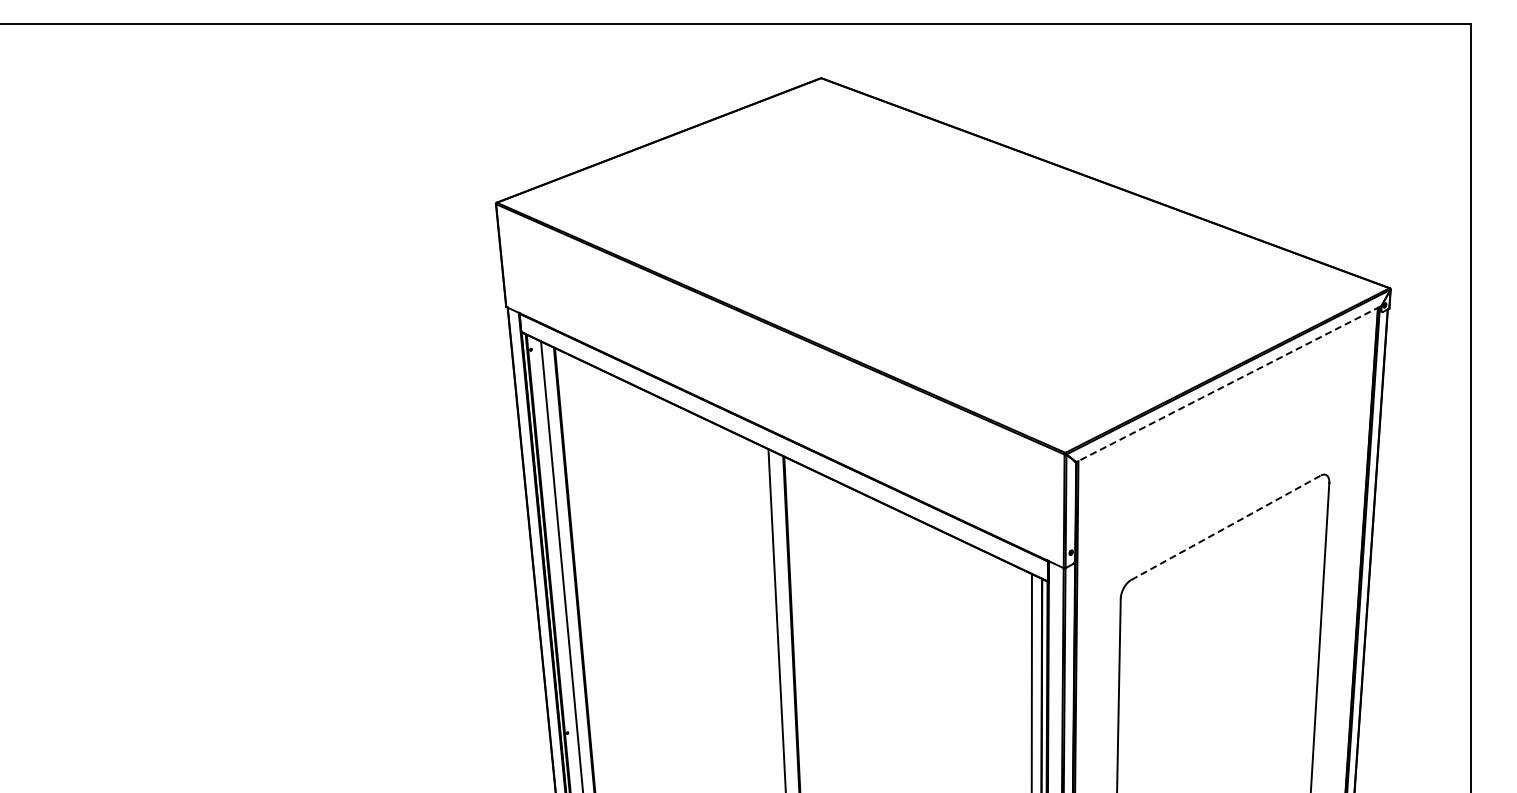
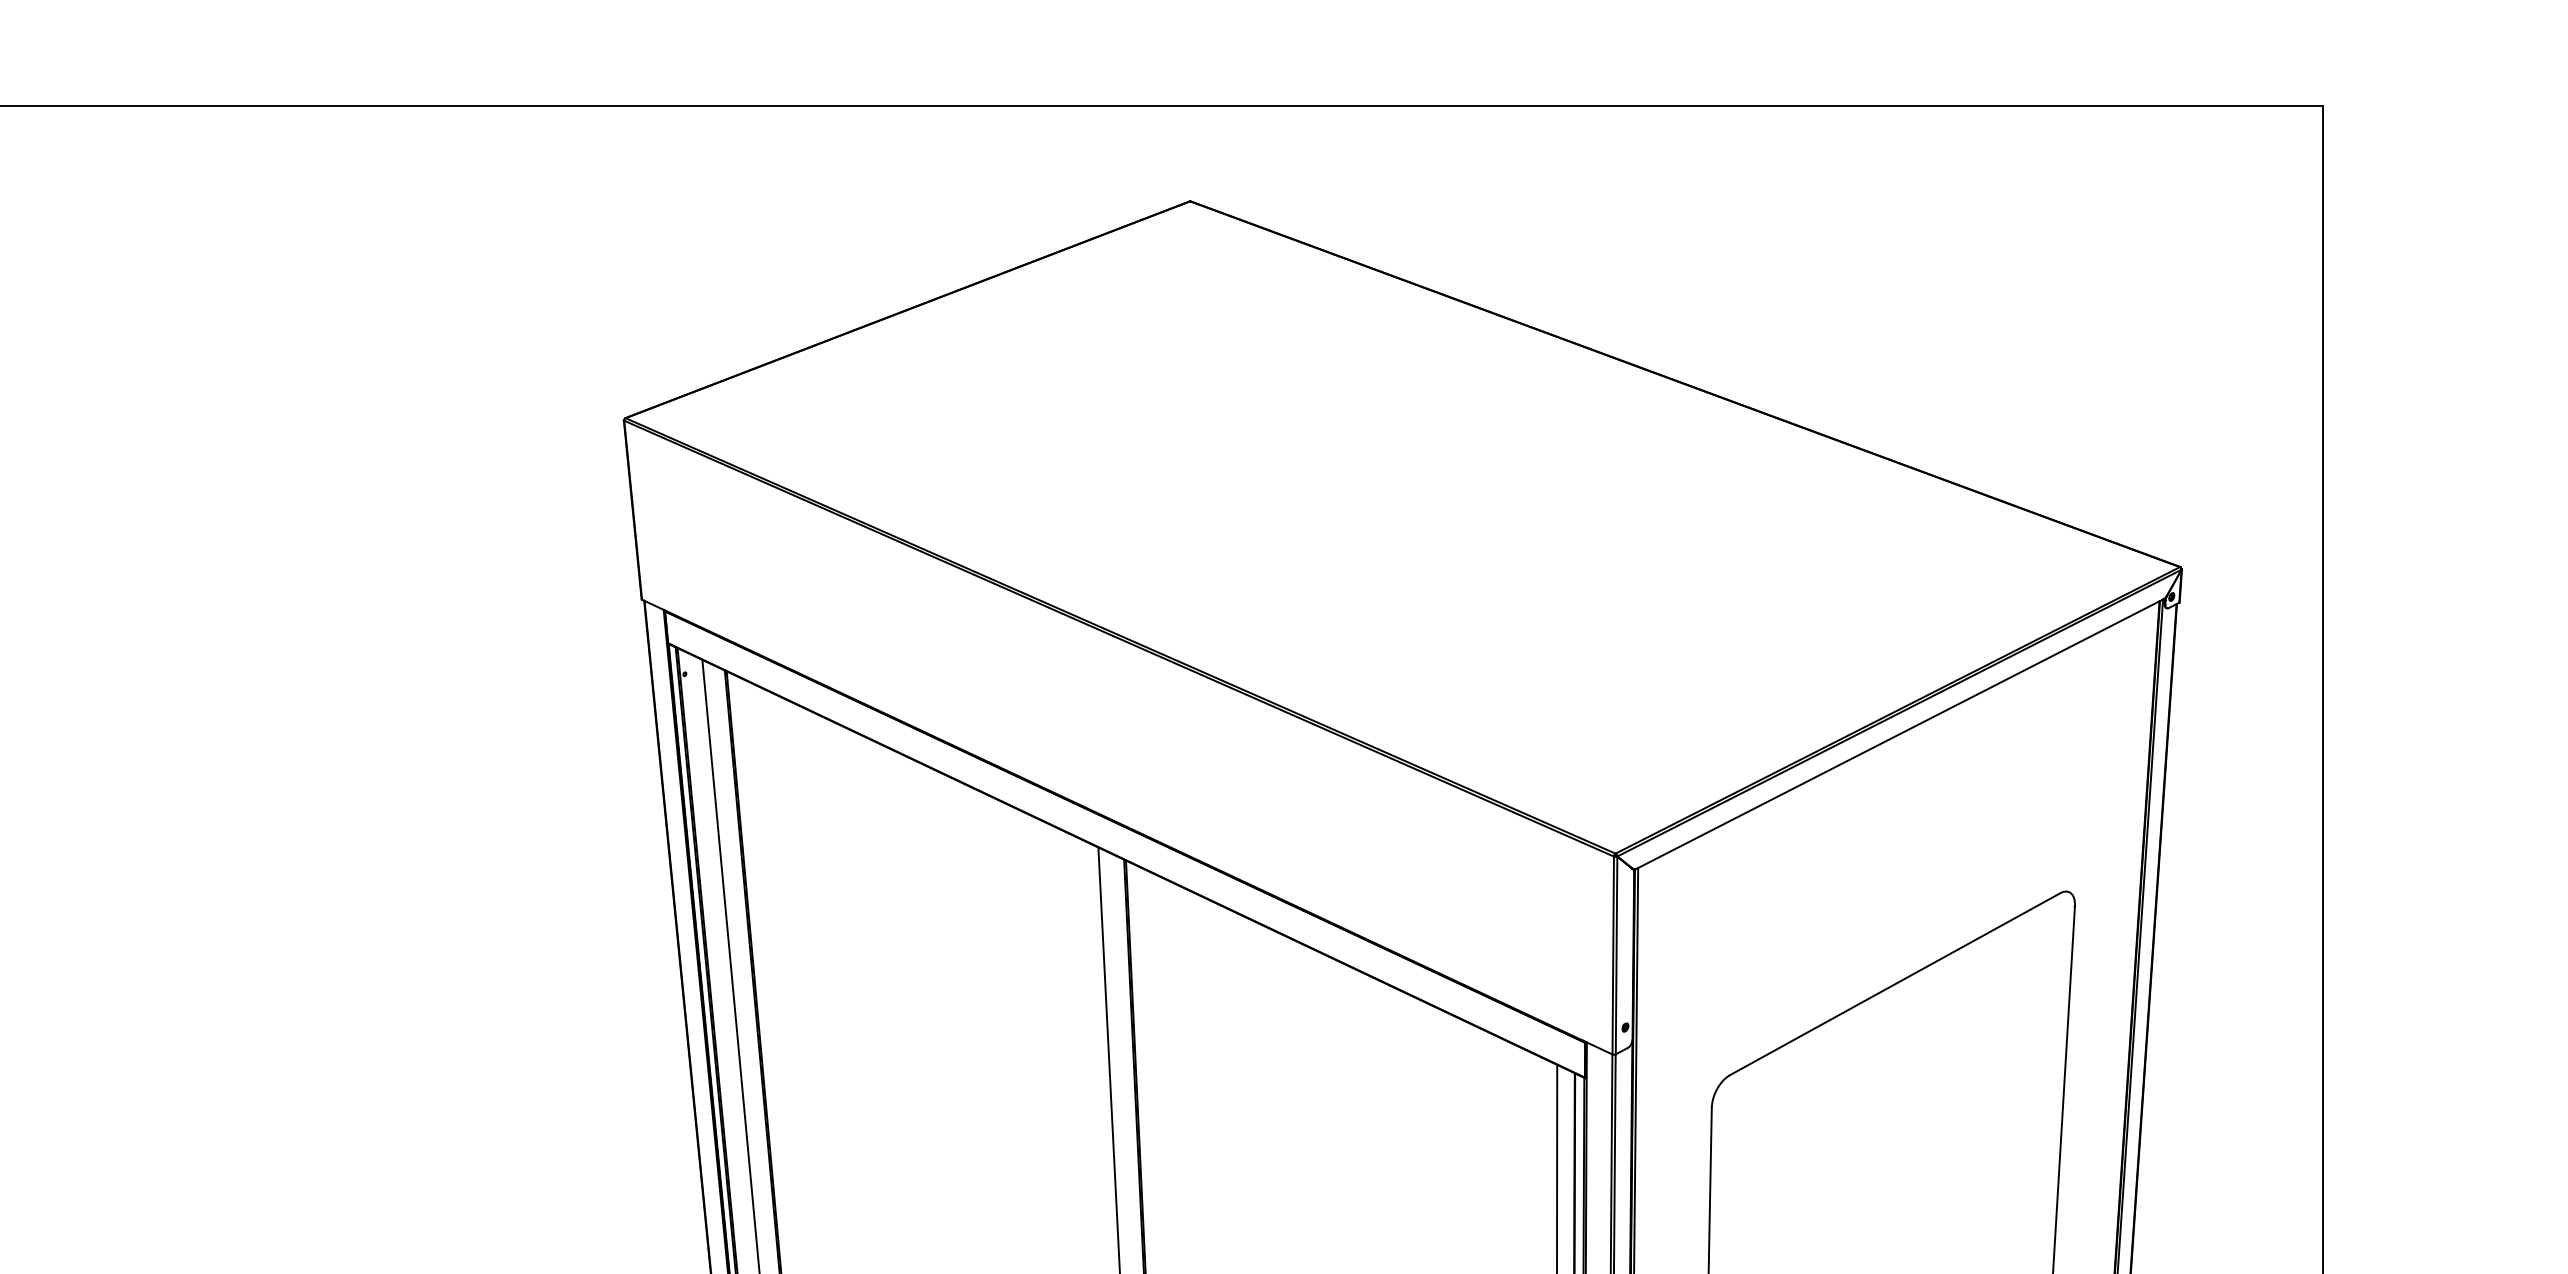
line: (1228, 384) -> (1899, 734), dashed -> solid
line: (1226, 527) -> (1895, 983), dashed -> solid

